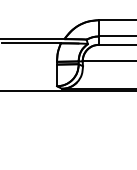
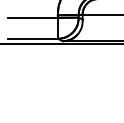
line: (31, 64) -> (33, 17), added
line: (31, 86) -> (33, 39), added

